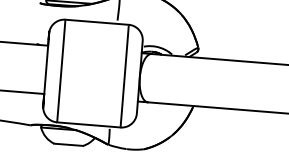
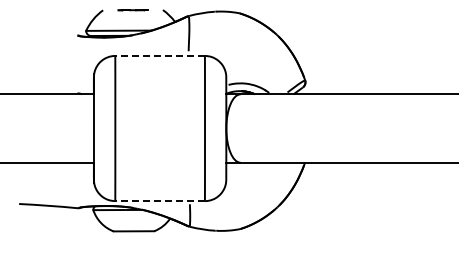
line: (97, 21) -> (160, 55), solid -> dashed
line: (89, 125) -> (160, 201), solid -> dashed

